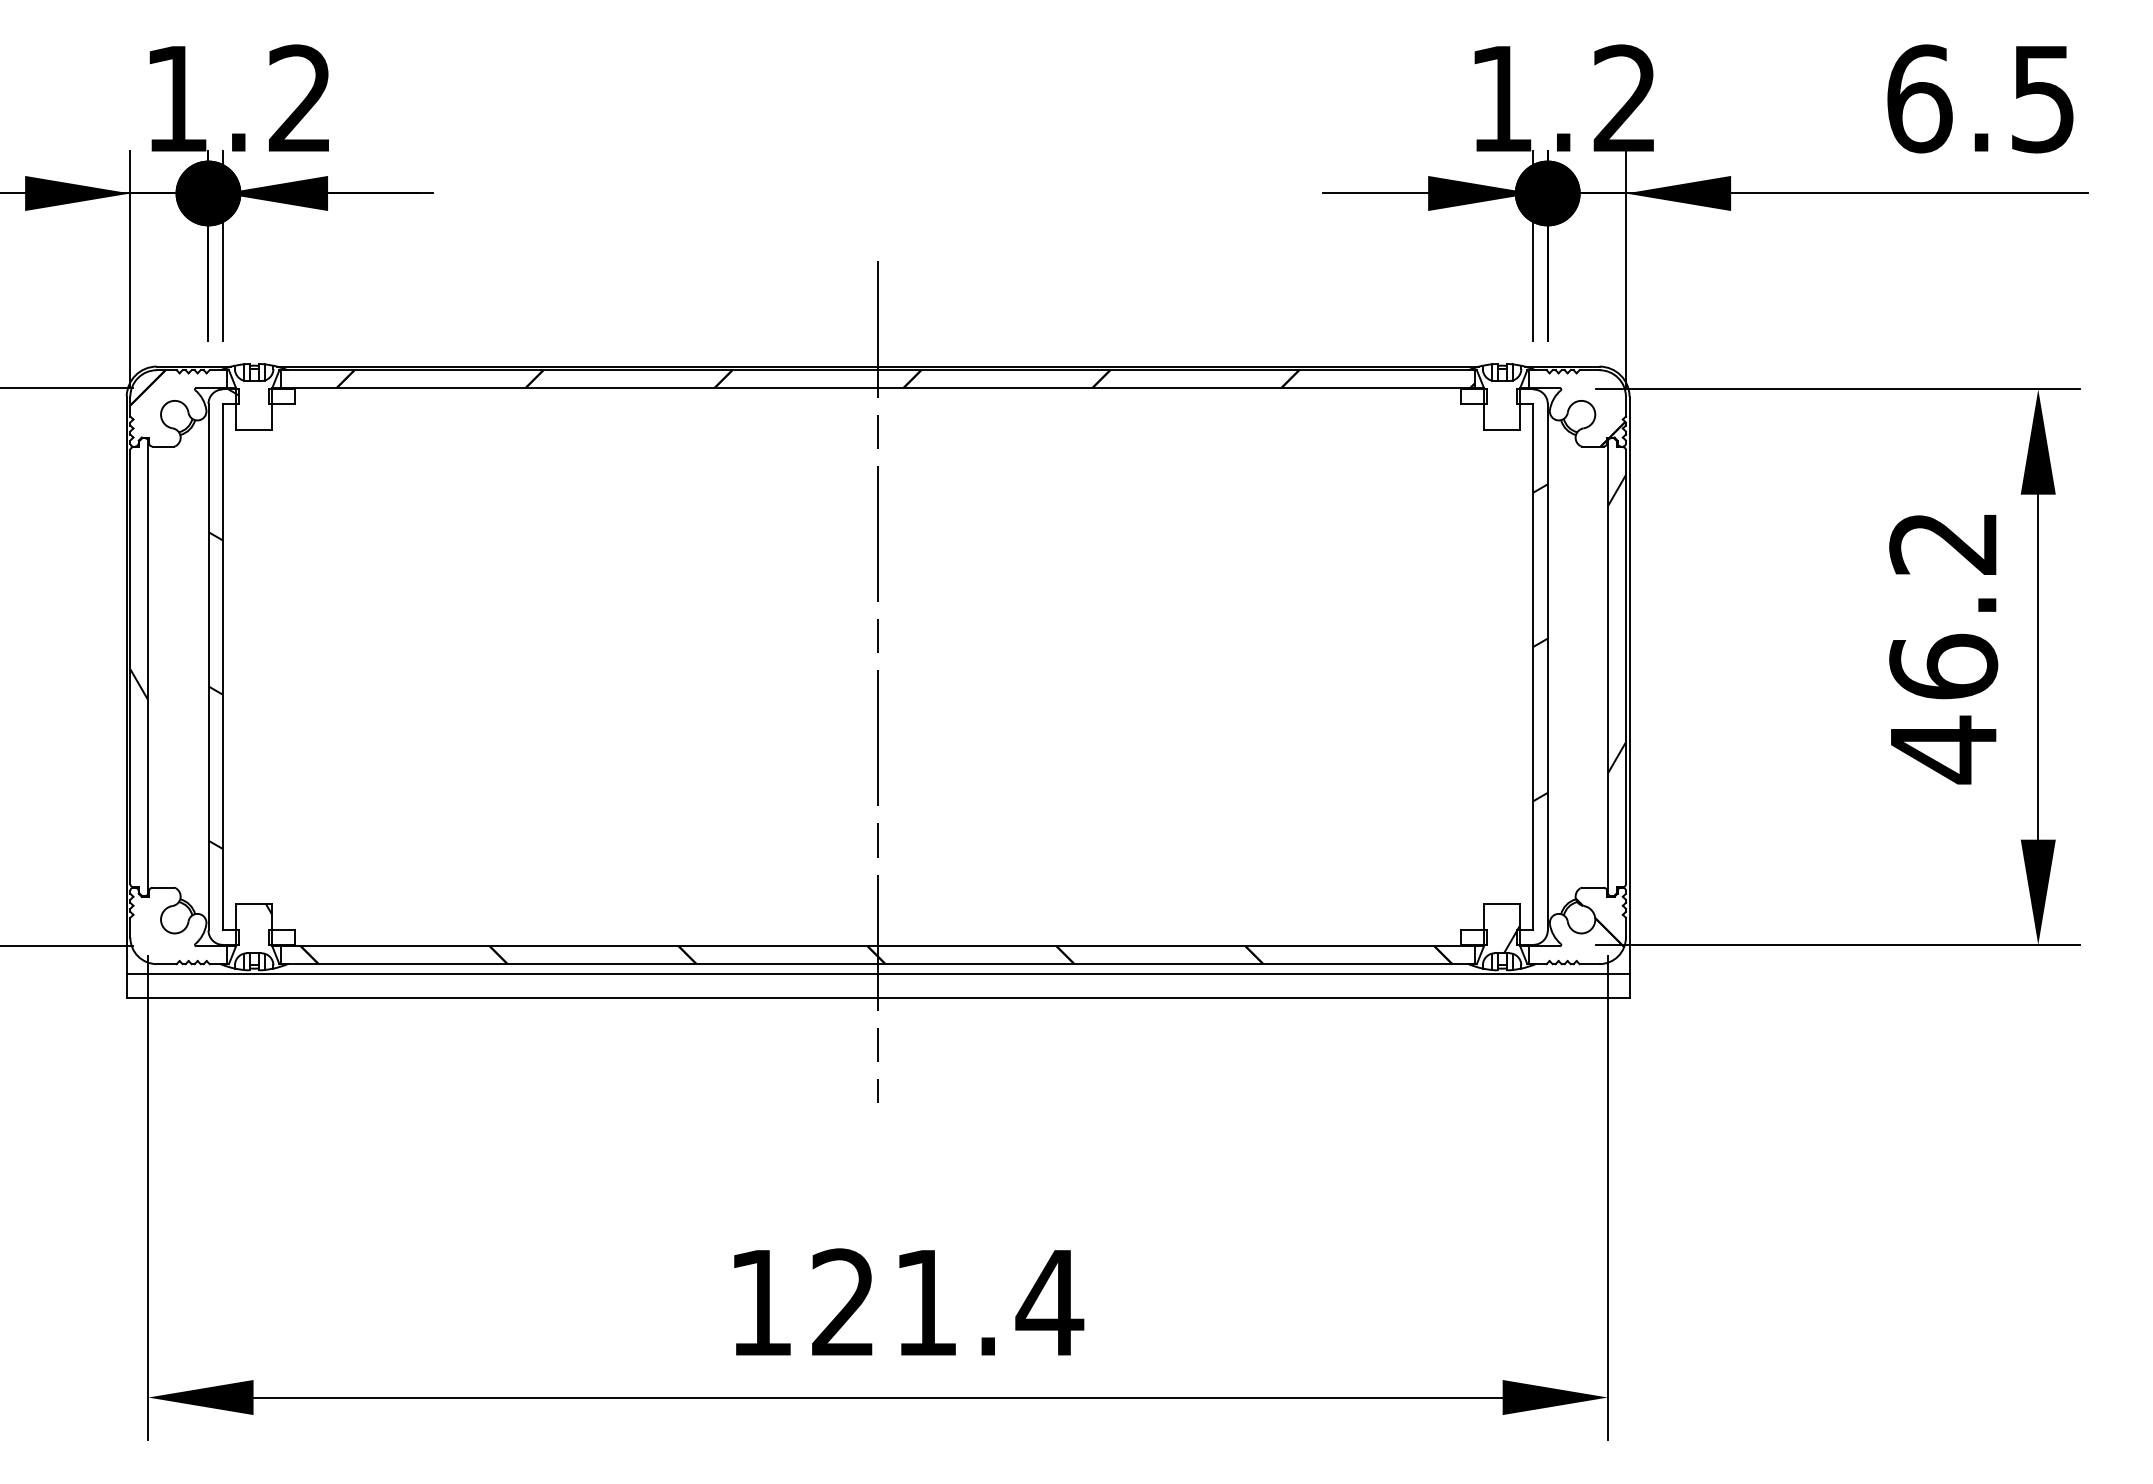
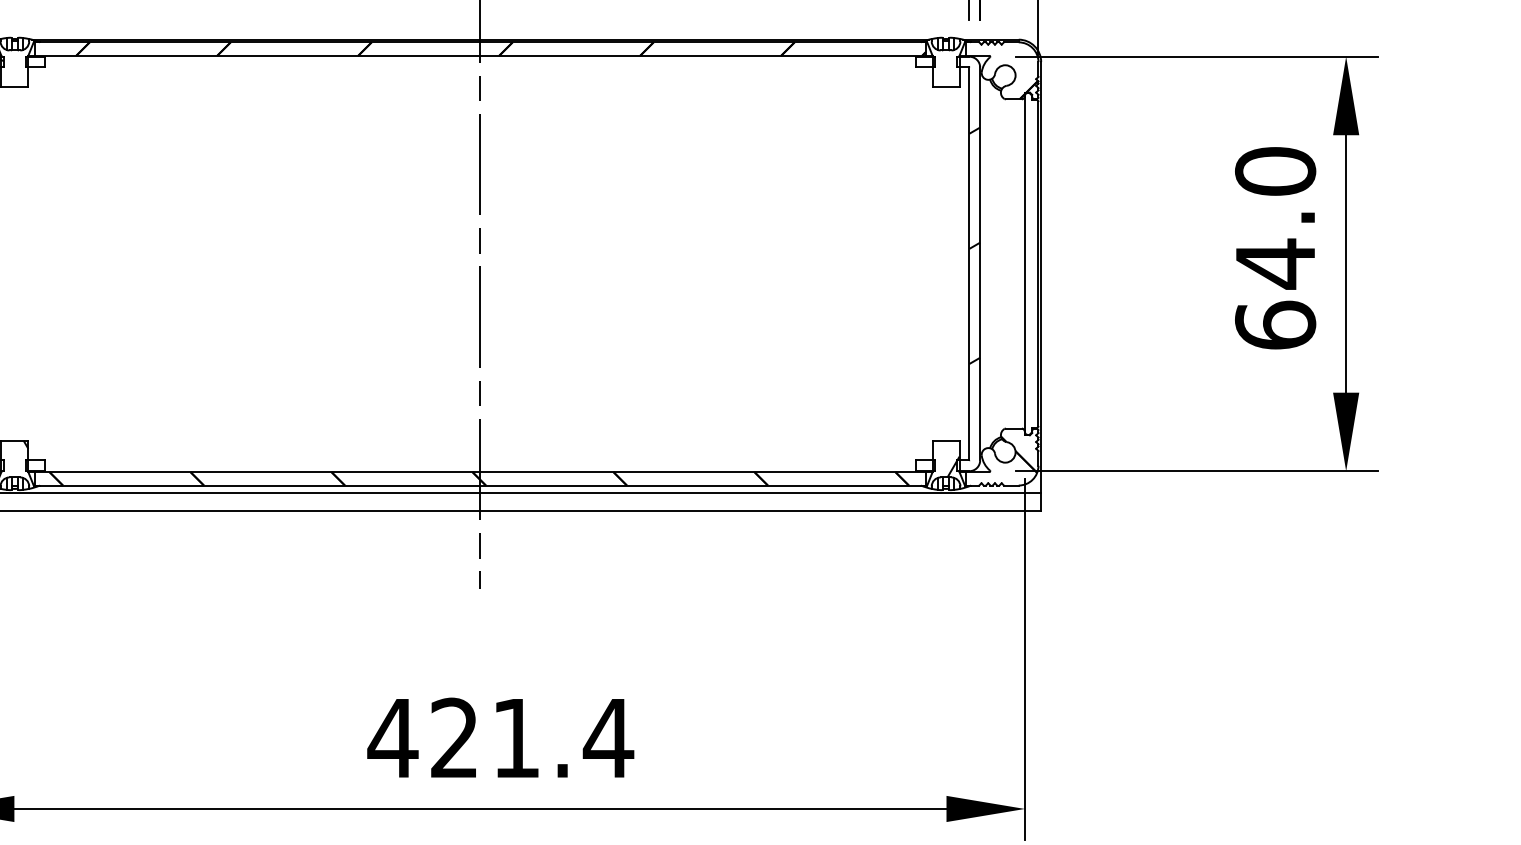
hatch: (1616, 624) -> (1031, 232), removed
text: (1943, 647) -> (1275, 249), 46.2 -> 64.0
text: (760, 1302) -> (392, 738), 121.4 -> 421.4

